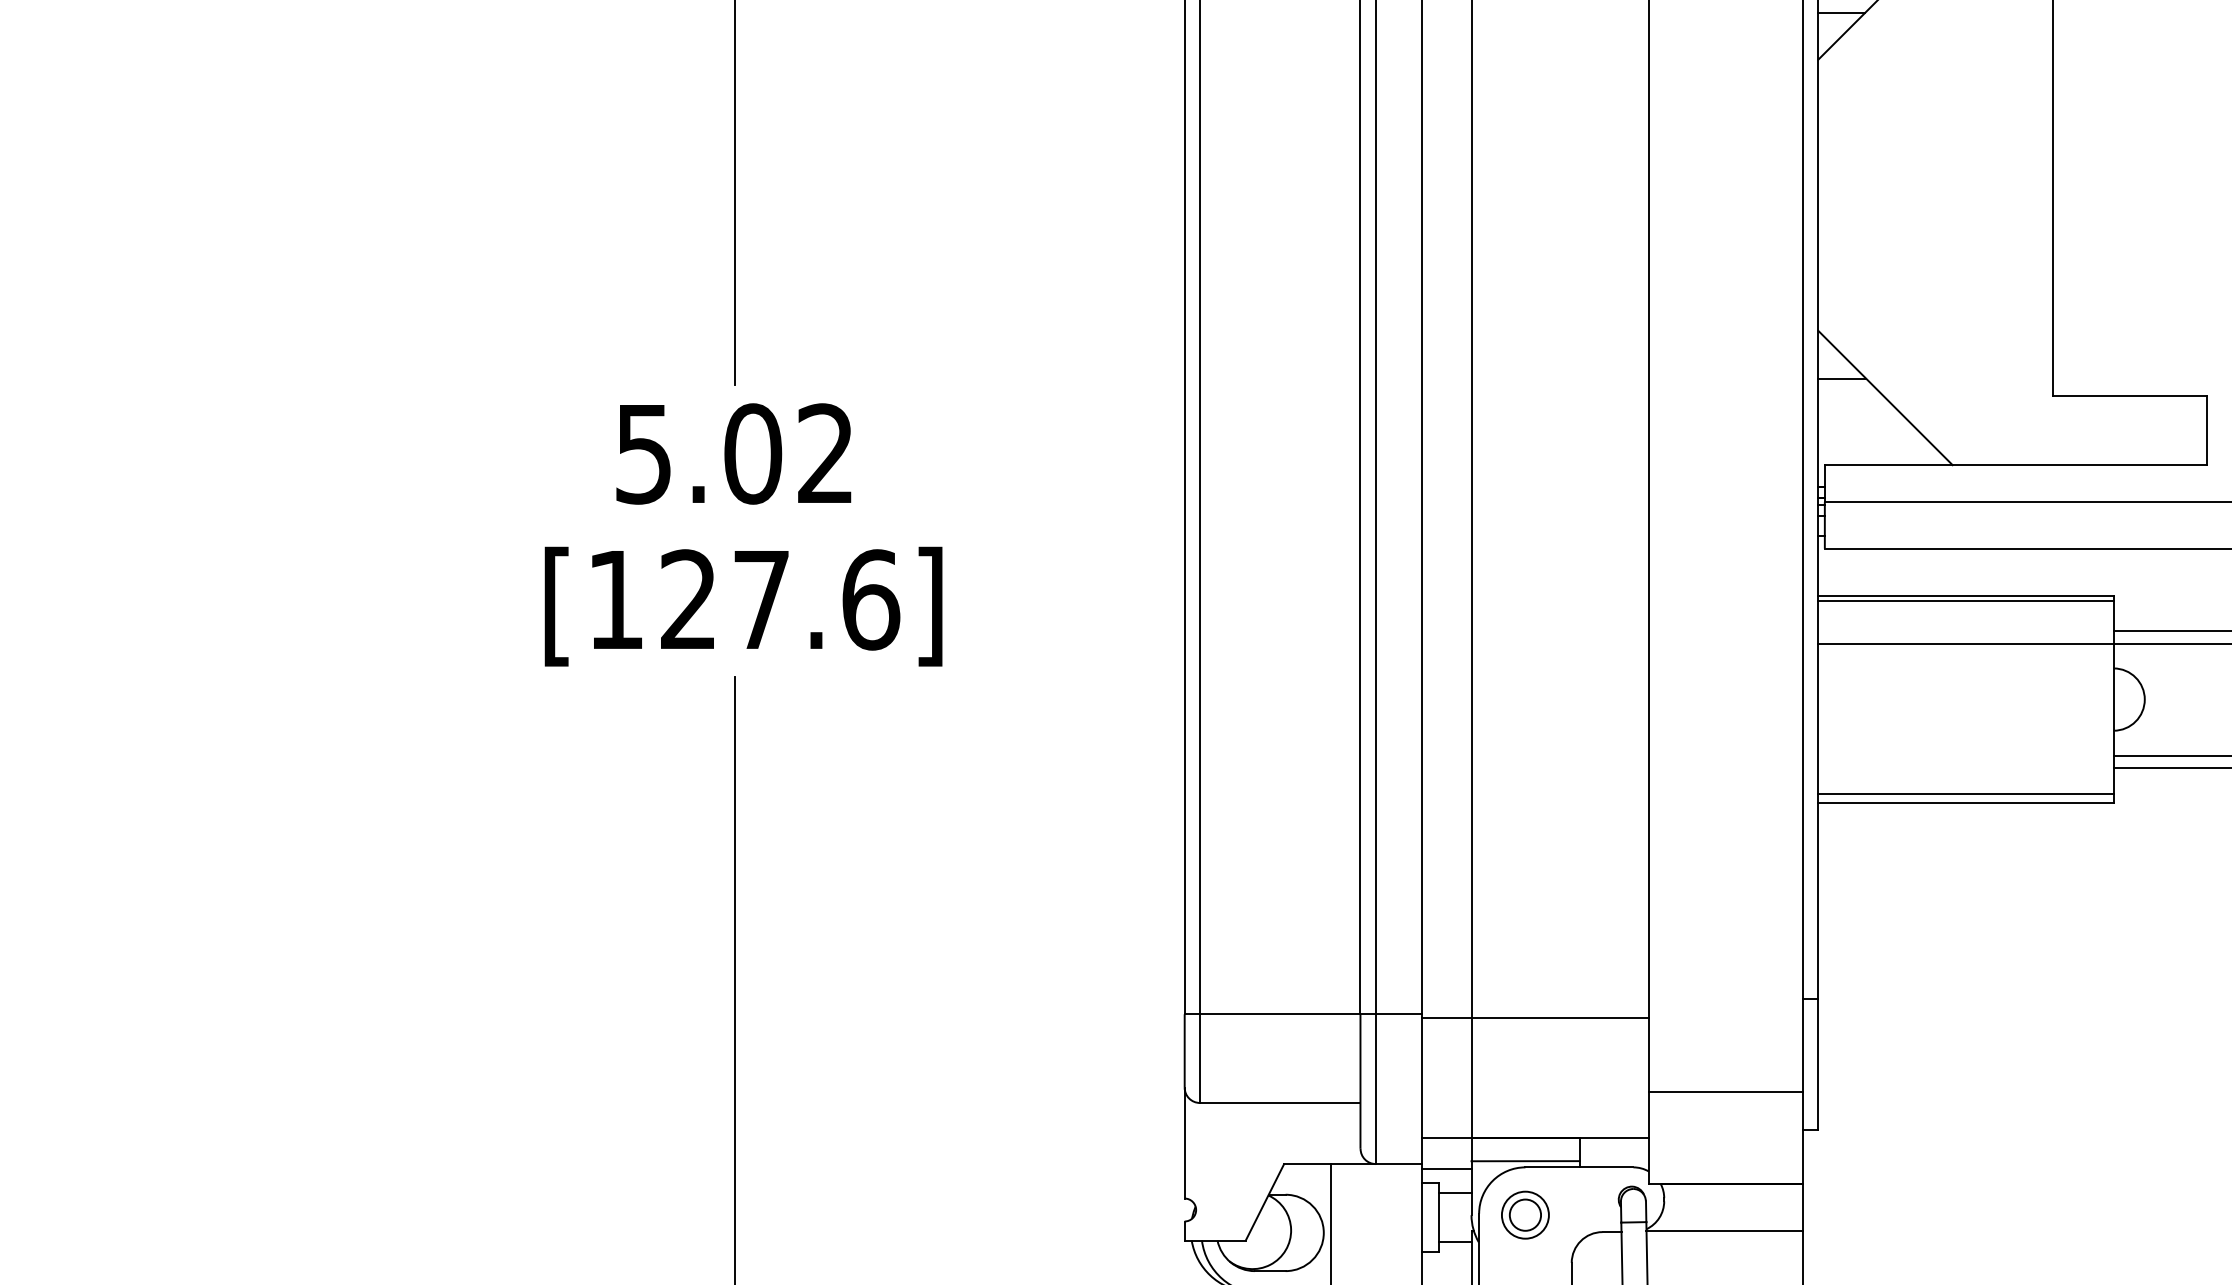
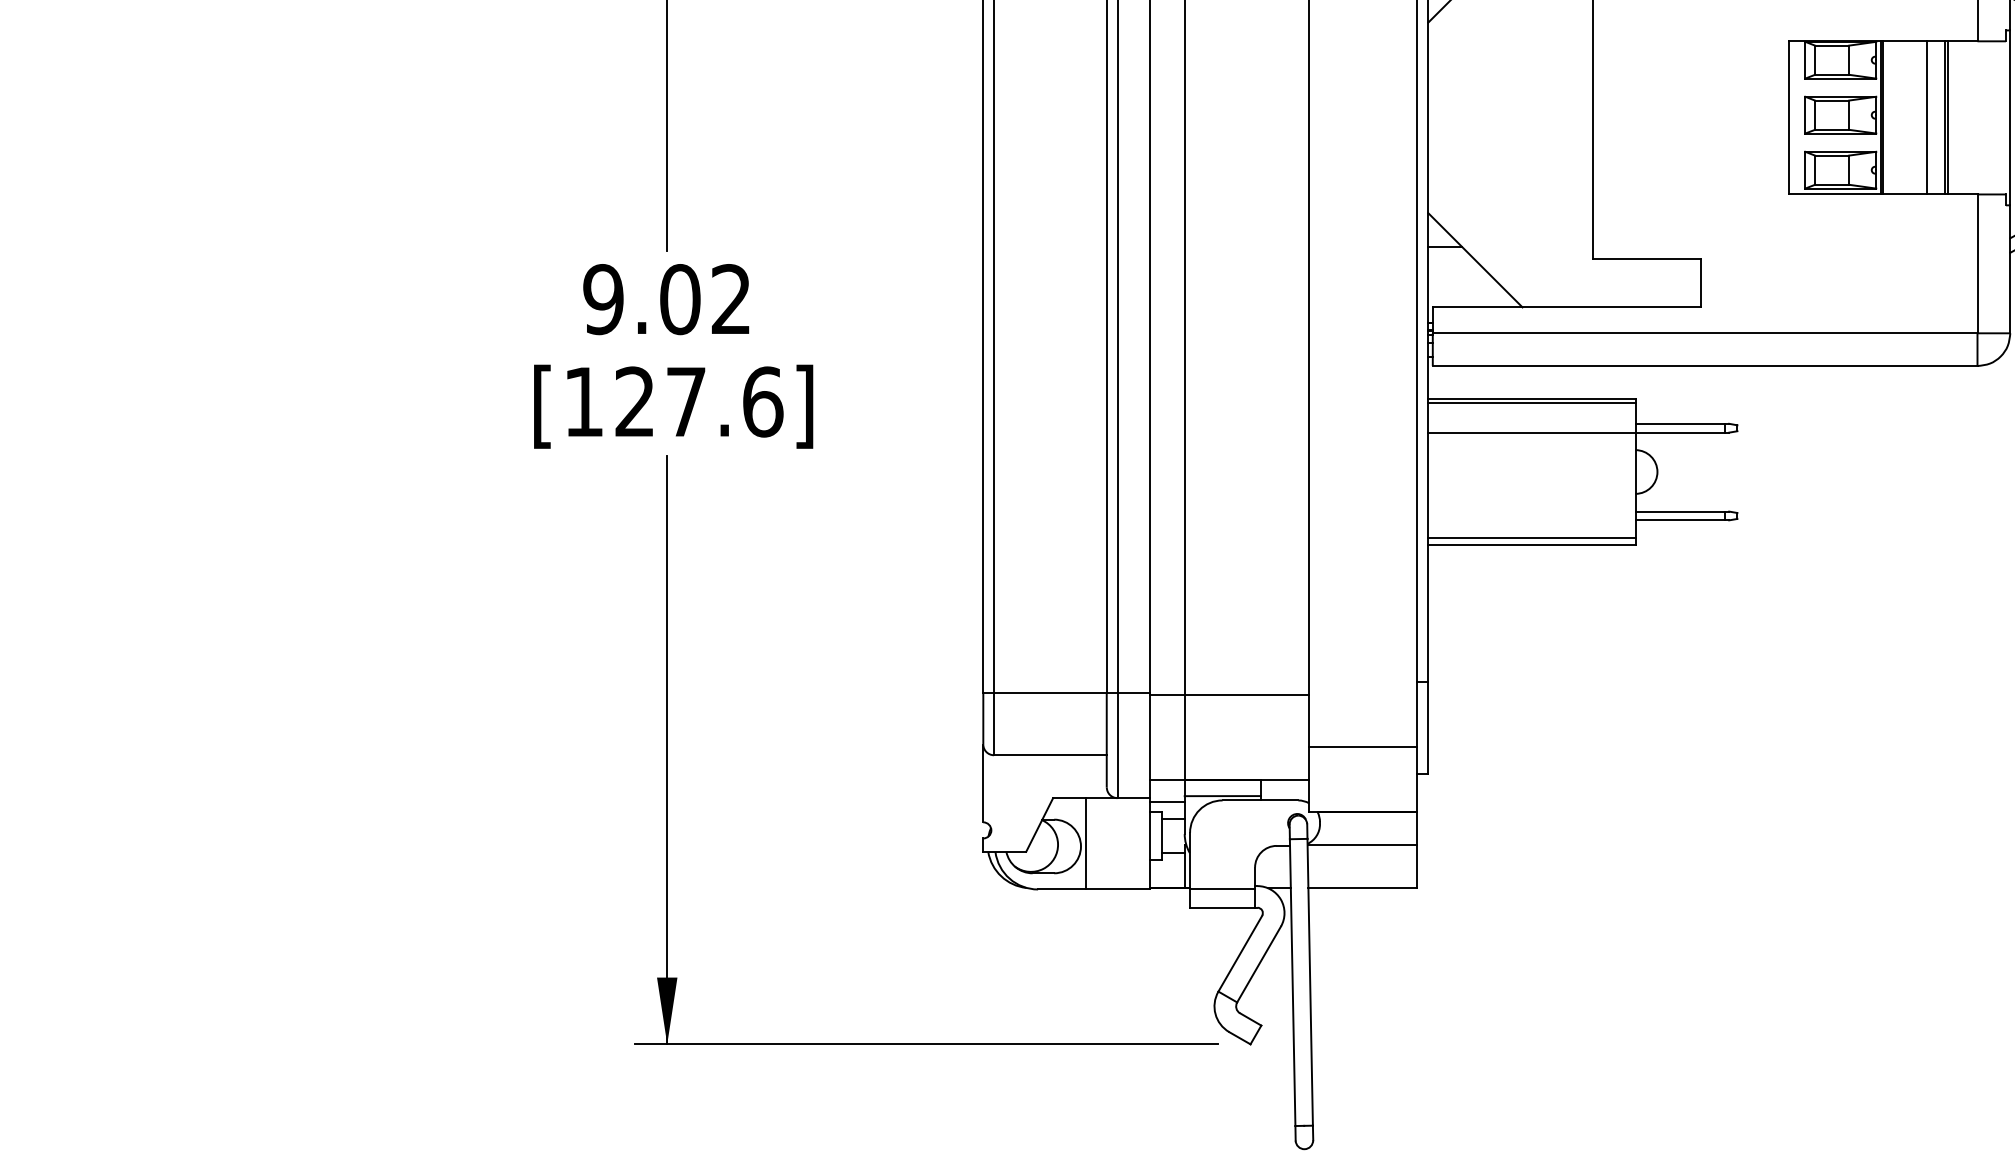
text: (643, 453) -> (603, 299), 5.02 -> 9.02
part: (1525, 1214) -> (1222, 833), removed

